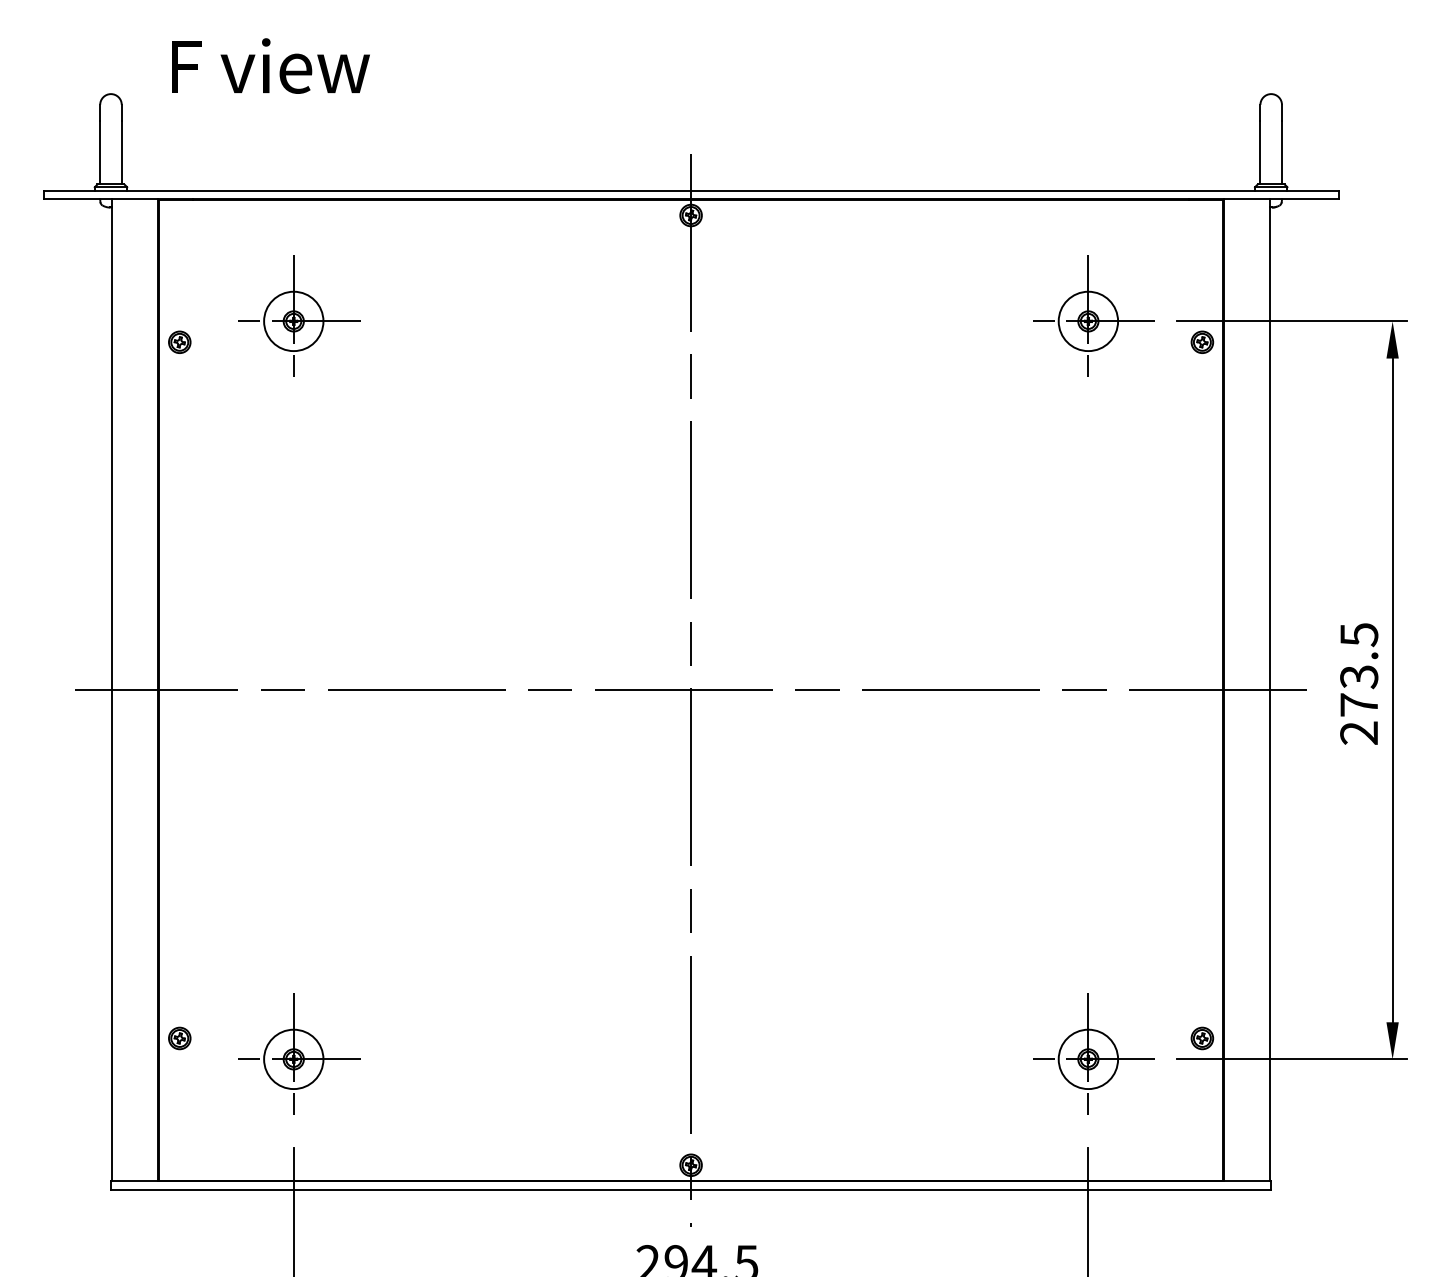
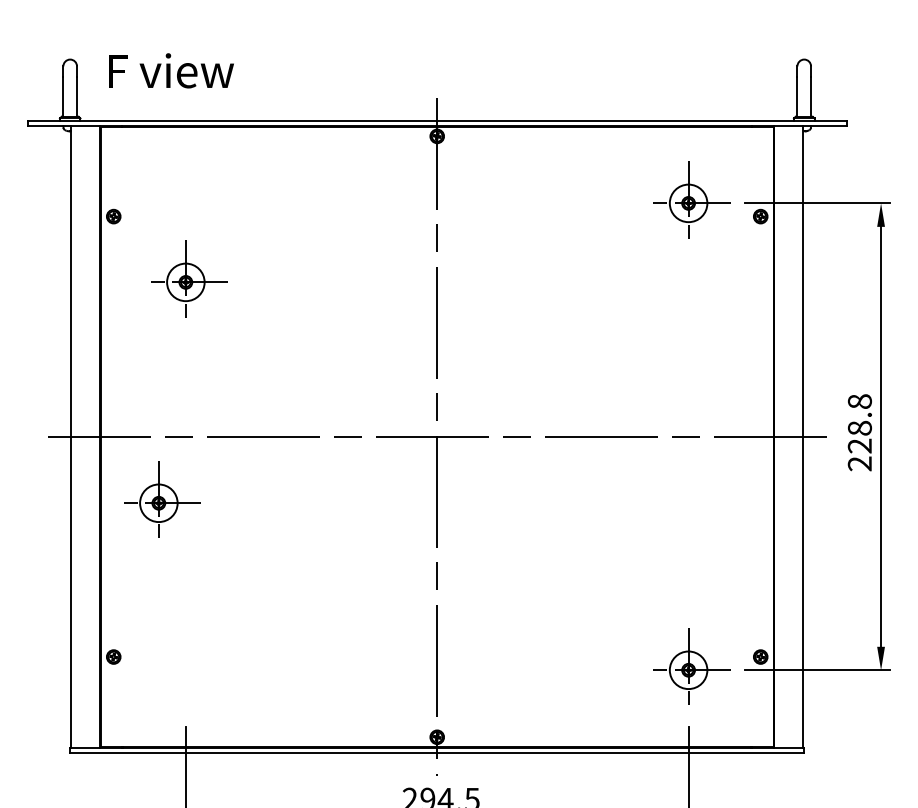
text: (271, 65) -> (171, 70), moved
part: (299, 315) -> (189, 278), moved
text: (1358, 669) -> (859, 423), 273.5 -> 228.8
part: (299, 1053) -> (162, 499), moved

